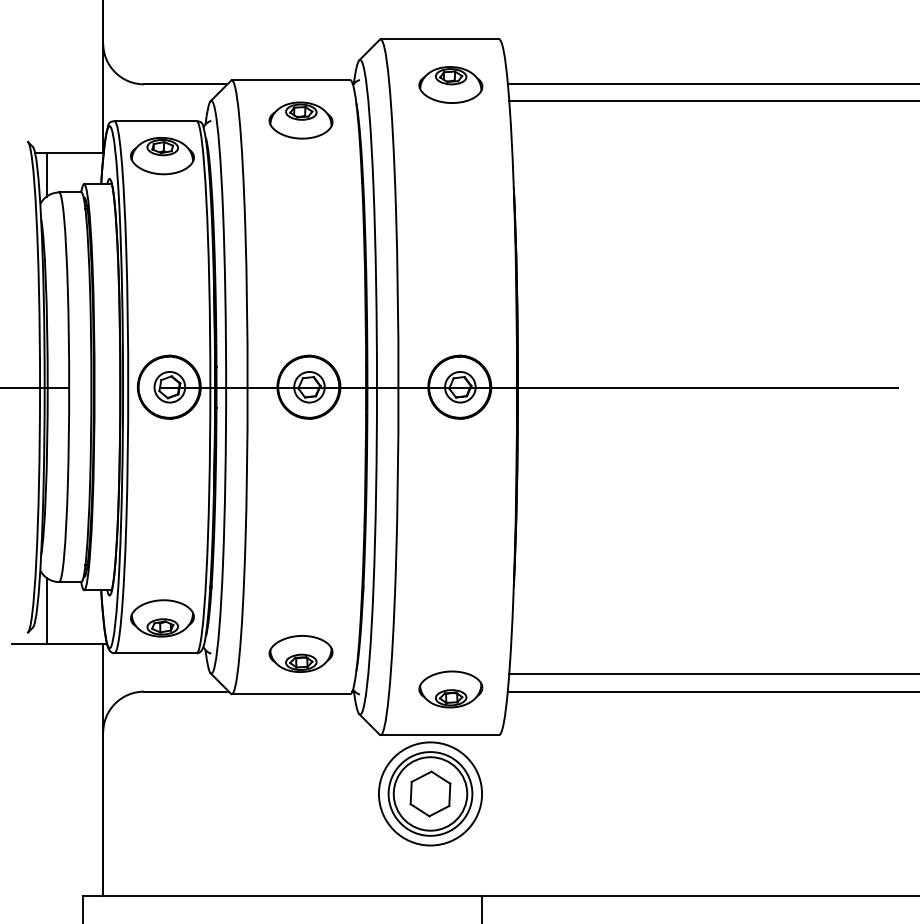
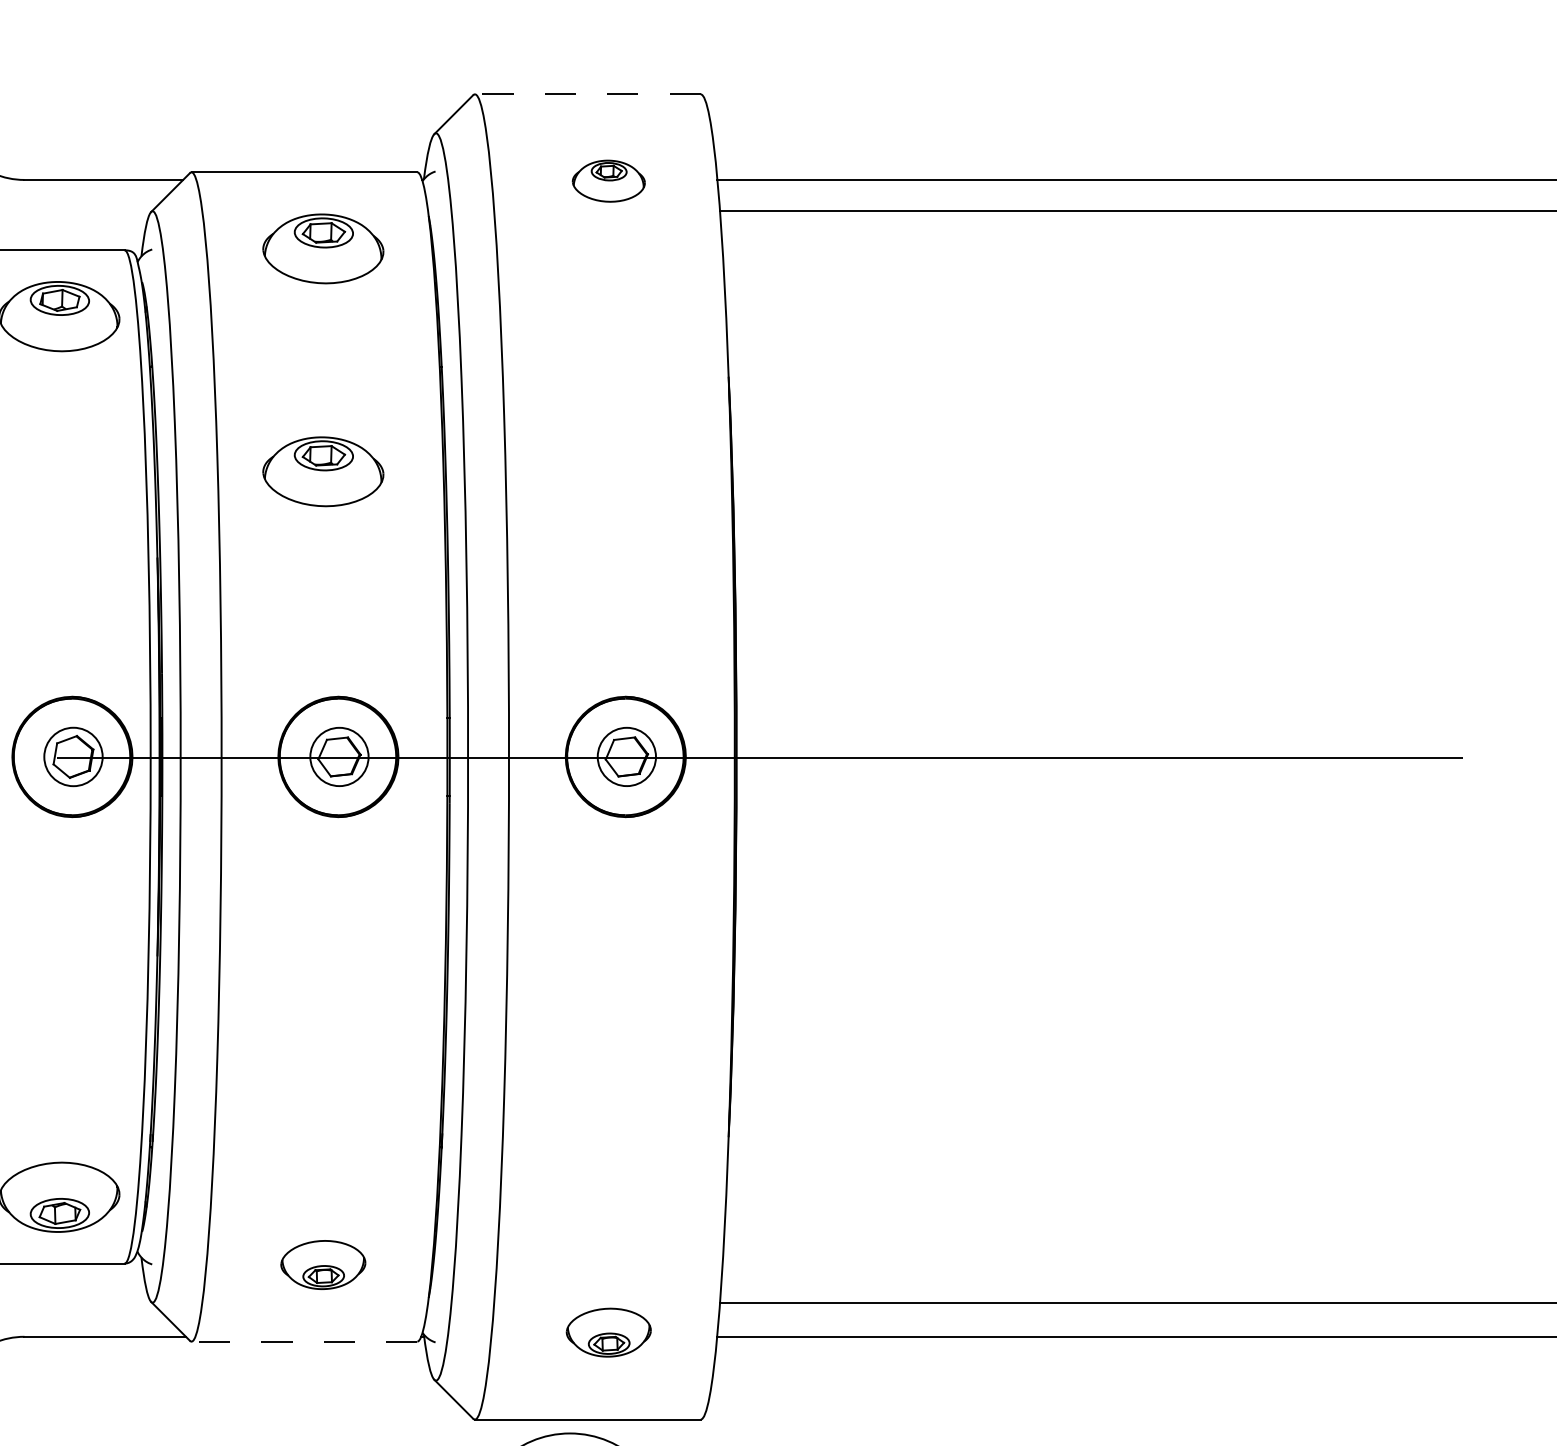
line: (439, 39) -> (587, 94), solid -> dashed
part: (450, 84) -> (608, 180), size x0.6
part: (300, 237) -> (322, 471), added
part: (300, 653) -> (322, 1264), size x0.7
part: (450, 689) -> (608, 1332), size x0.7
line: (290, 694) -> (303, 1342), solid -> dashed

